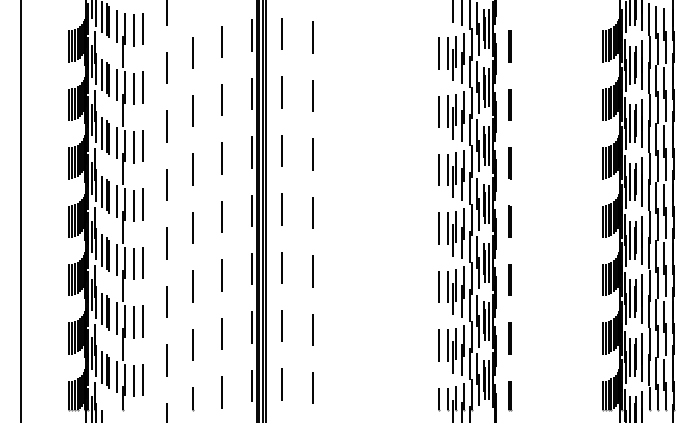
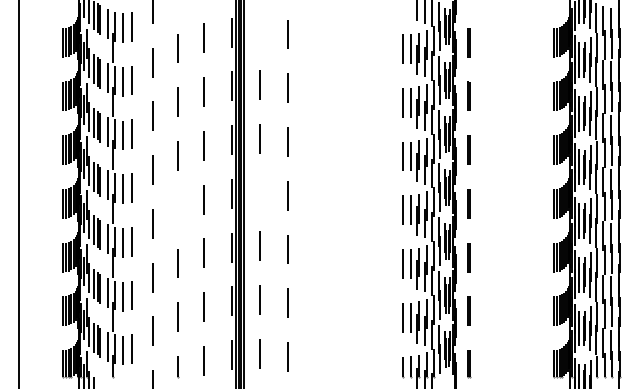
line: (282, 33) -> (259, 30), removed
line: (282, 209) -> (259, 192), removed
line: (192, 227) -> (176, 209), removed

